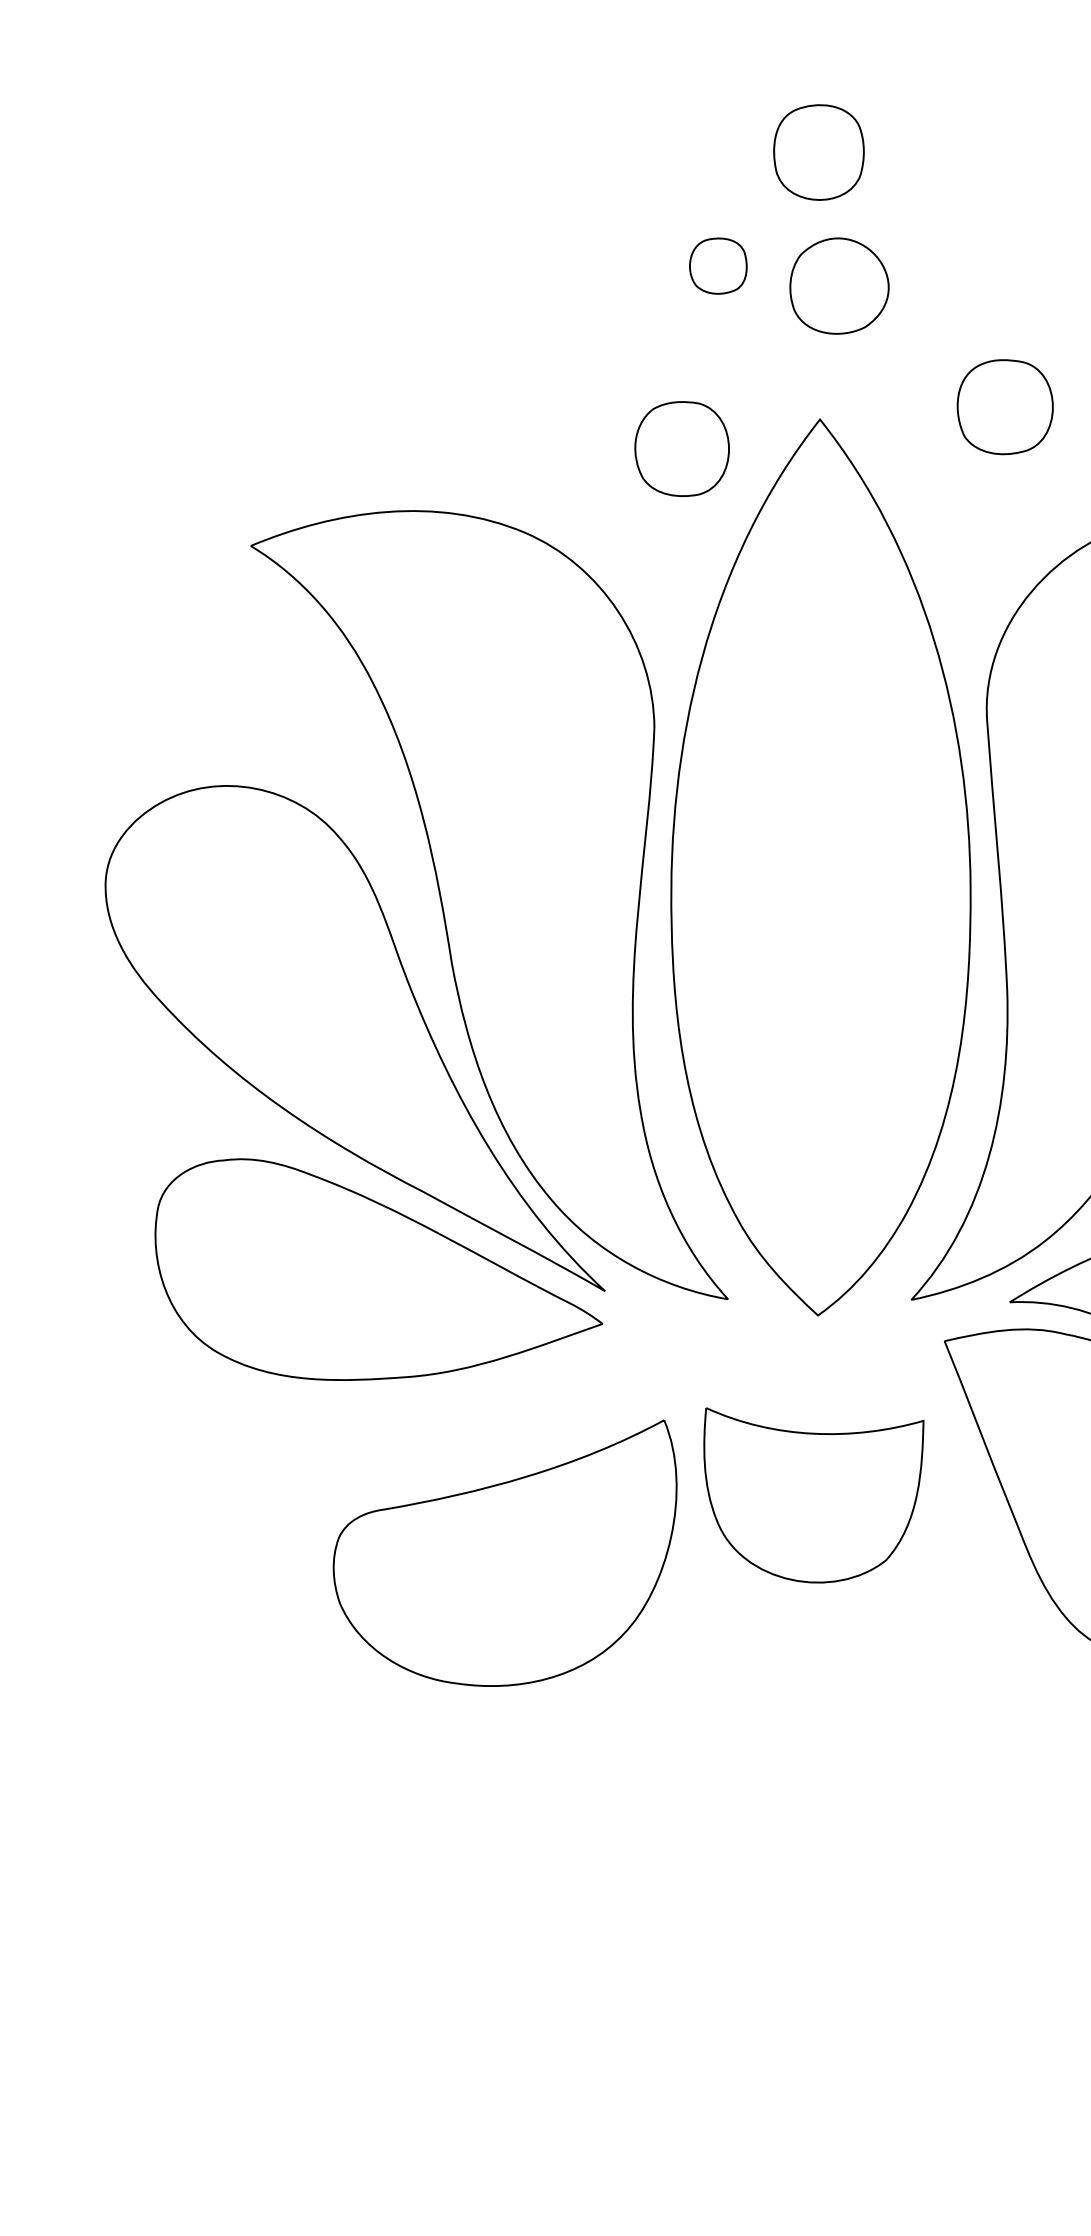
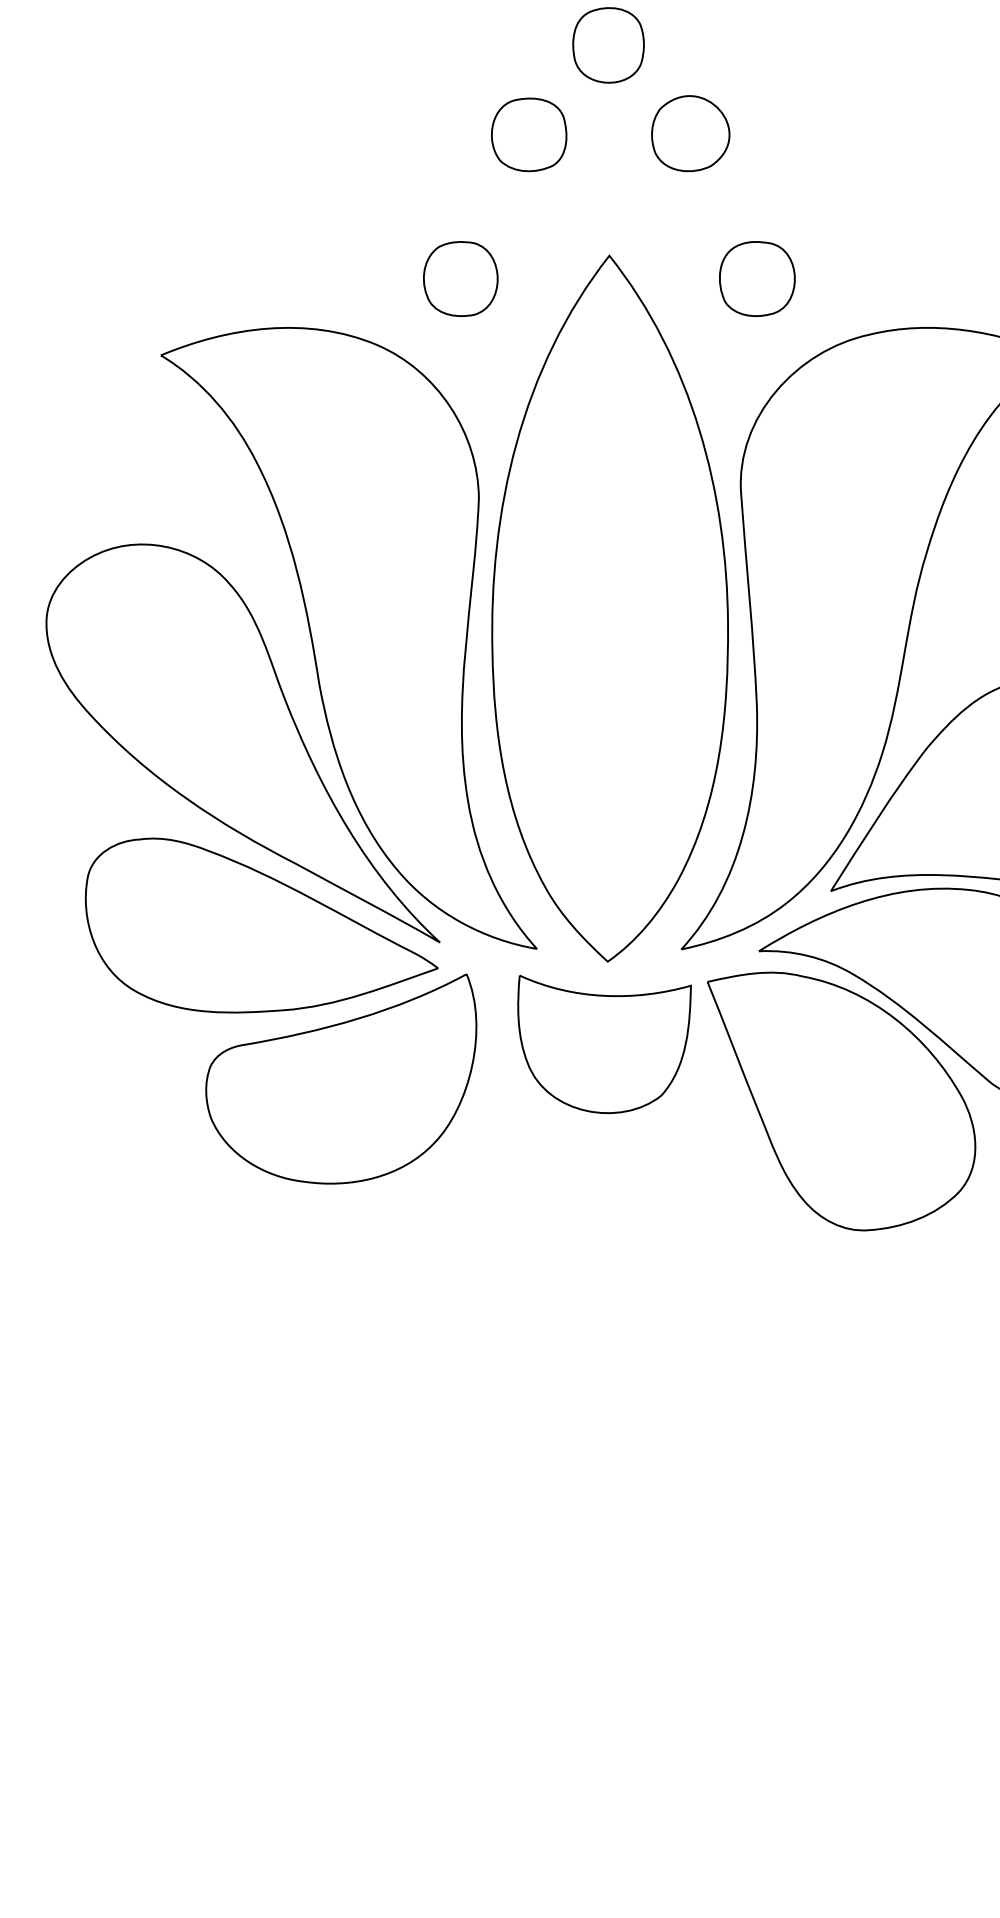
part: (718, 265) -> (529, 134), size x1.67
part: (839, 285) -> (690, 133), moved
part: (1005, 406) -> (757, 278), moved
part: (681, 448) -> (460, 278), moved
part: (813, 1495) -> (604, 1044), moved
part: (505, 1552) -> (341, 1078), moved

